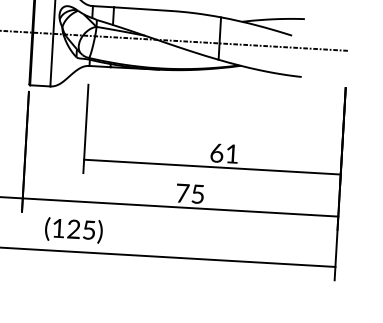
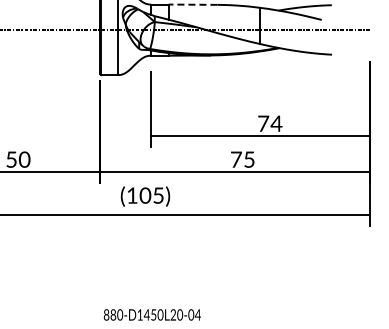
line: (141, 8) -> (192, 4), solid -> dashed
text: (225, 153) -> (270, 123), 61 -> 74
text: (73, 229) -> (145, 195), (125) -> (105)

